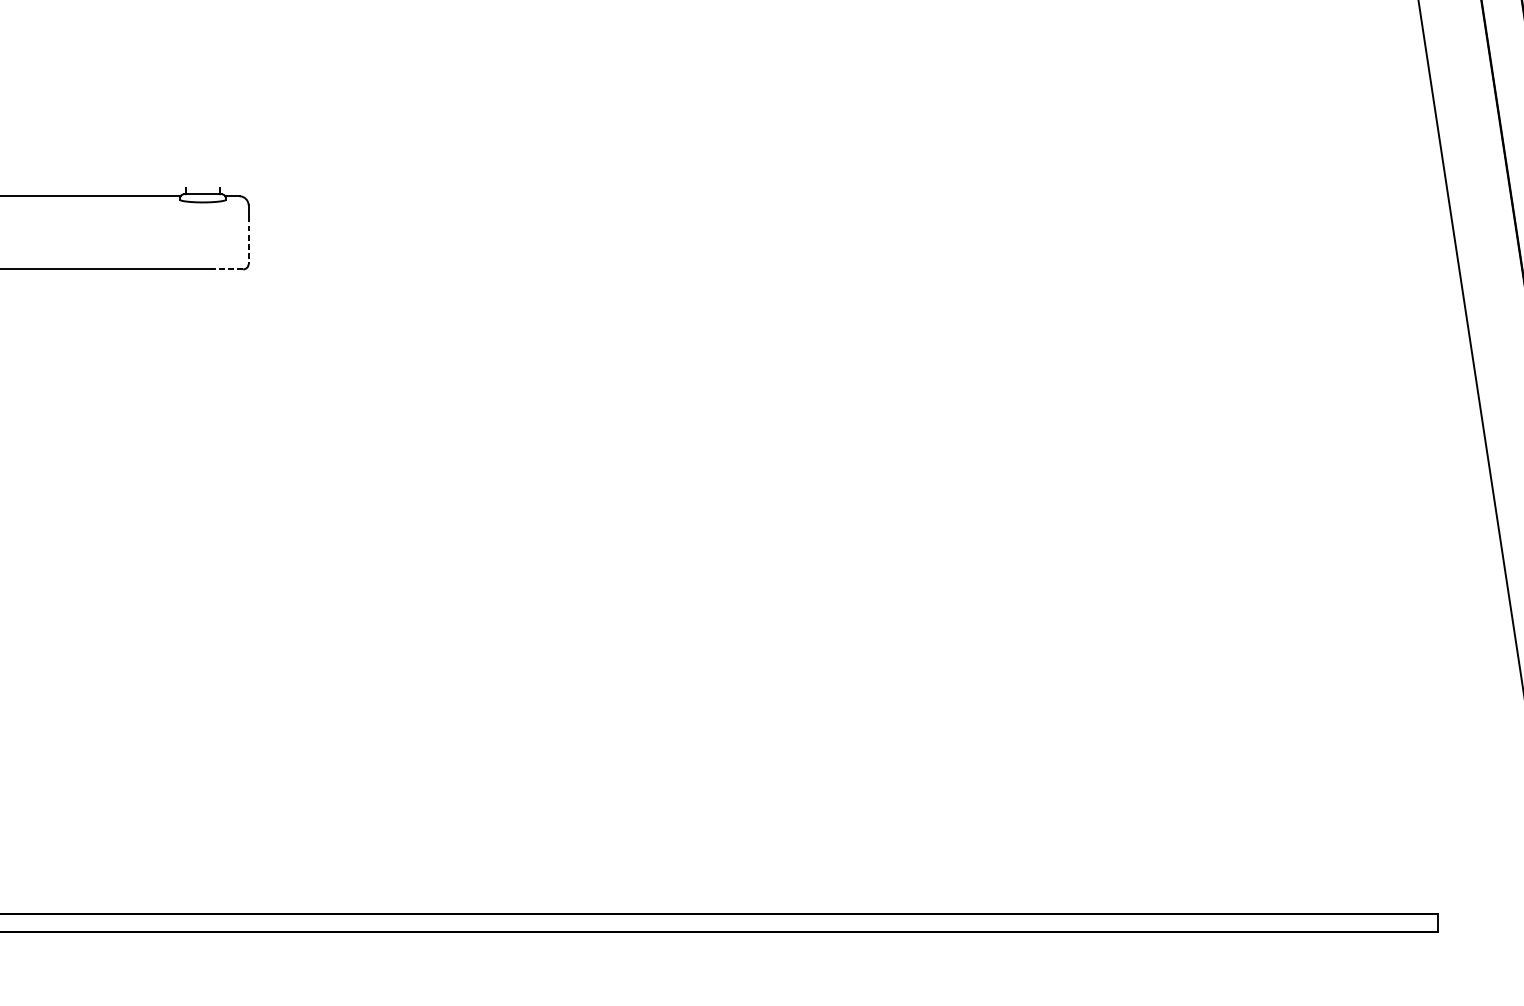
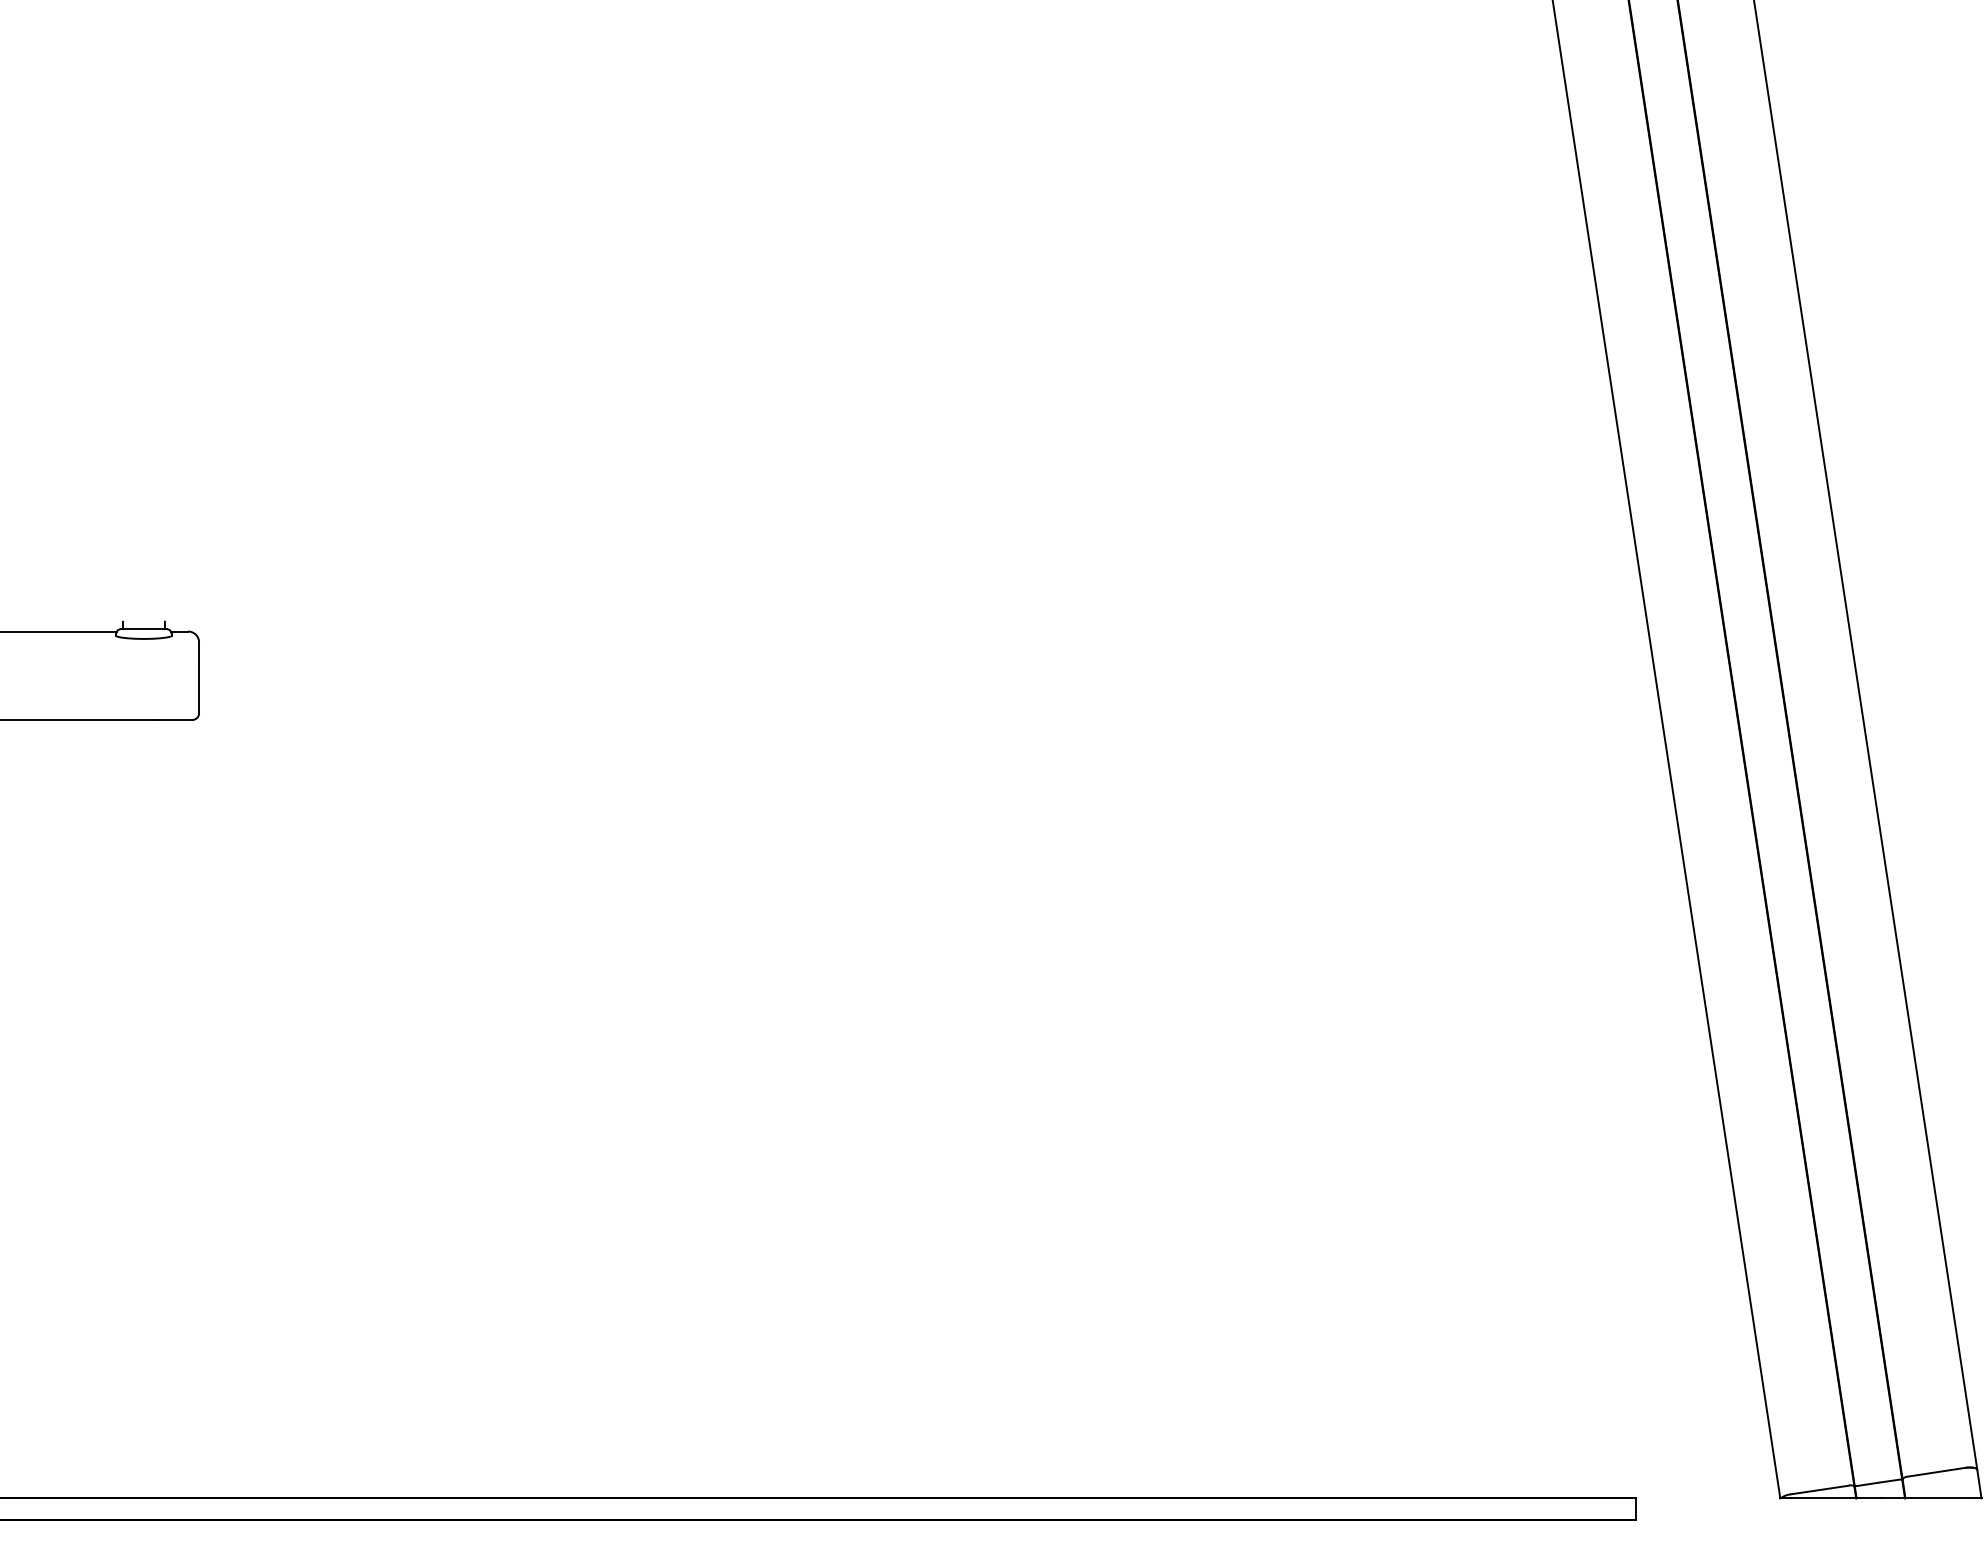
line: (248, 240) -> (199, 684), dashed -> solid
line: (227, 269) -> (173, 719), dashed -> solid

